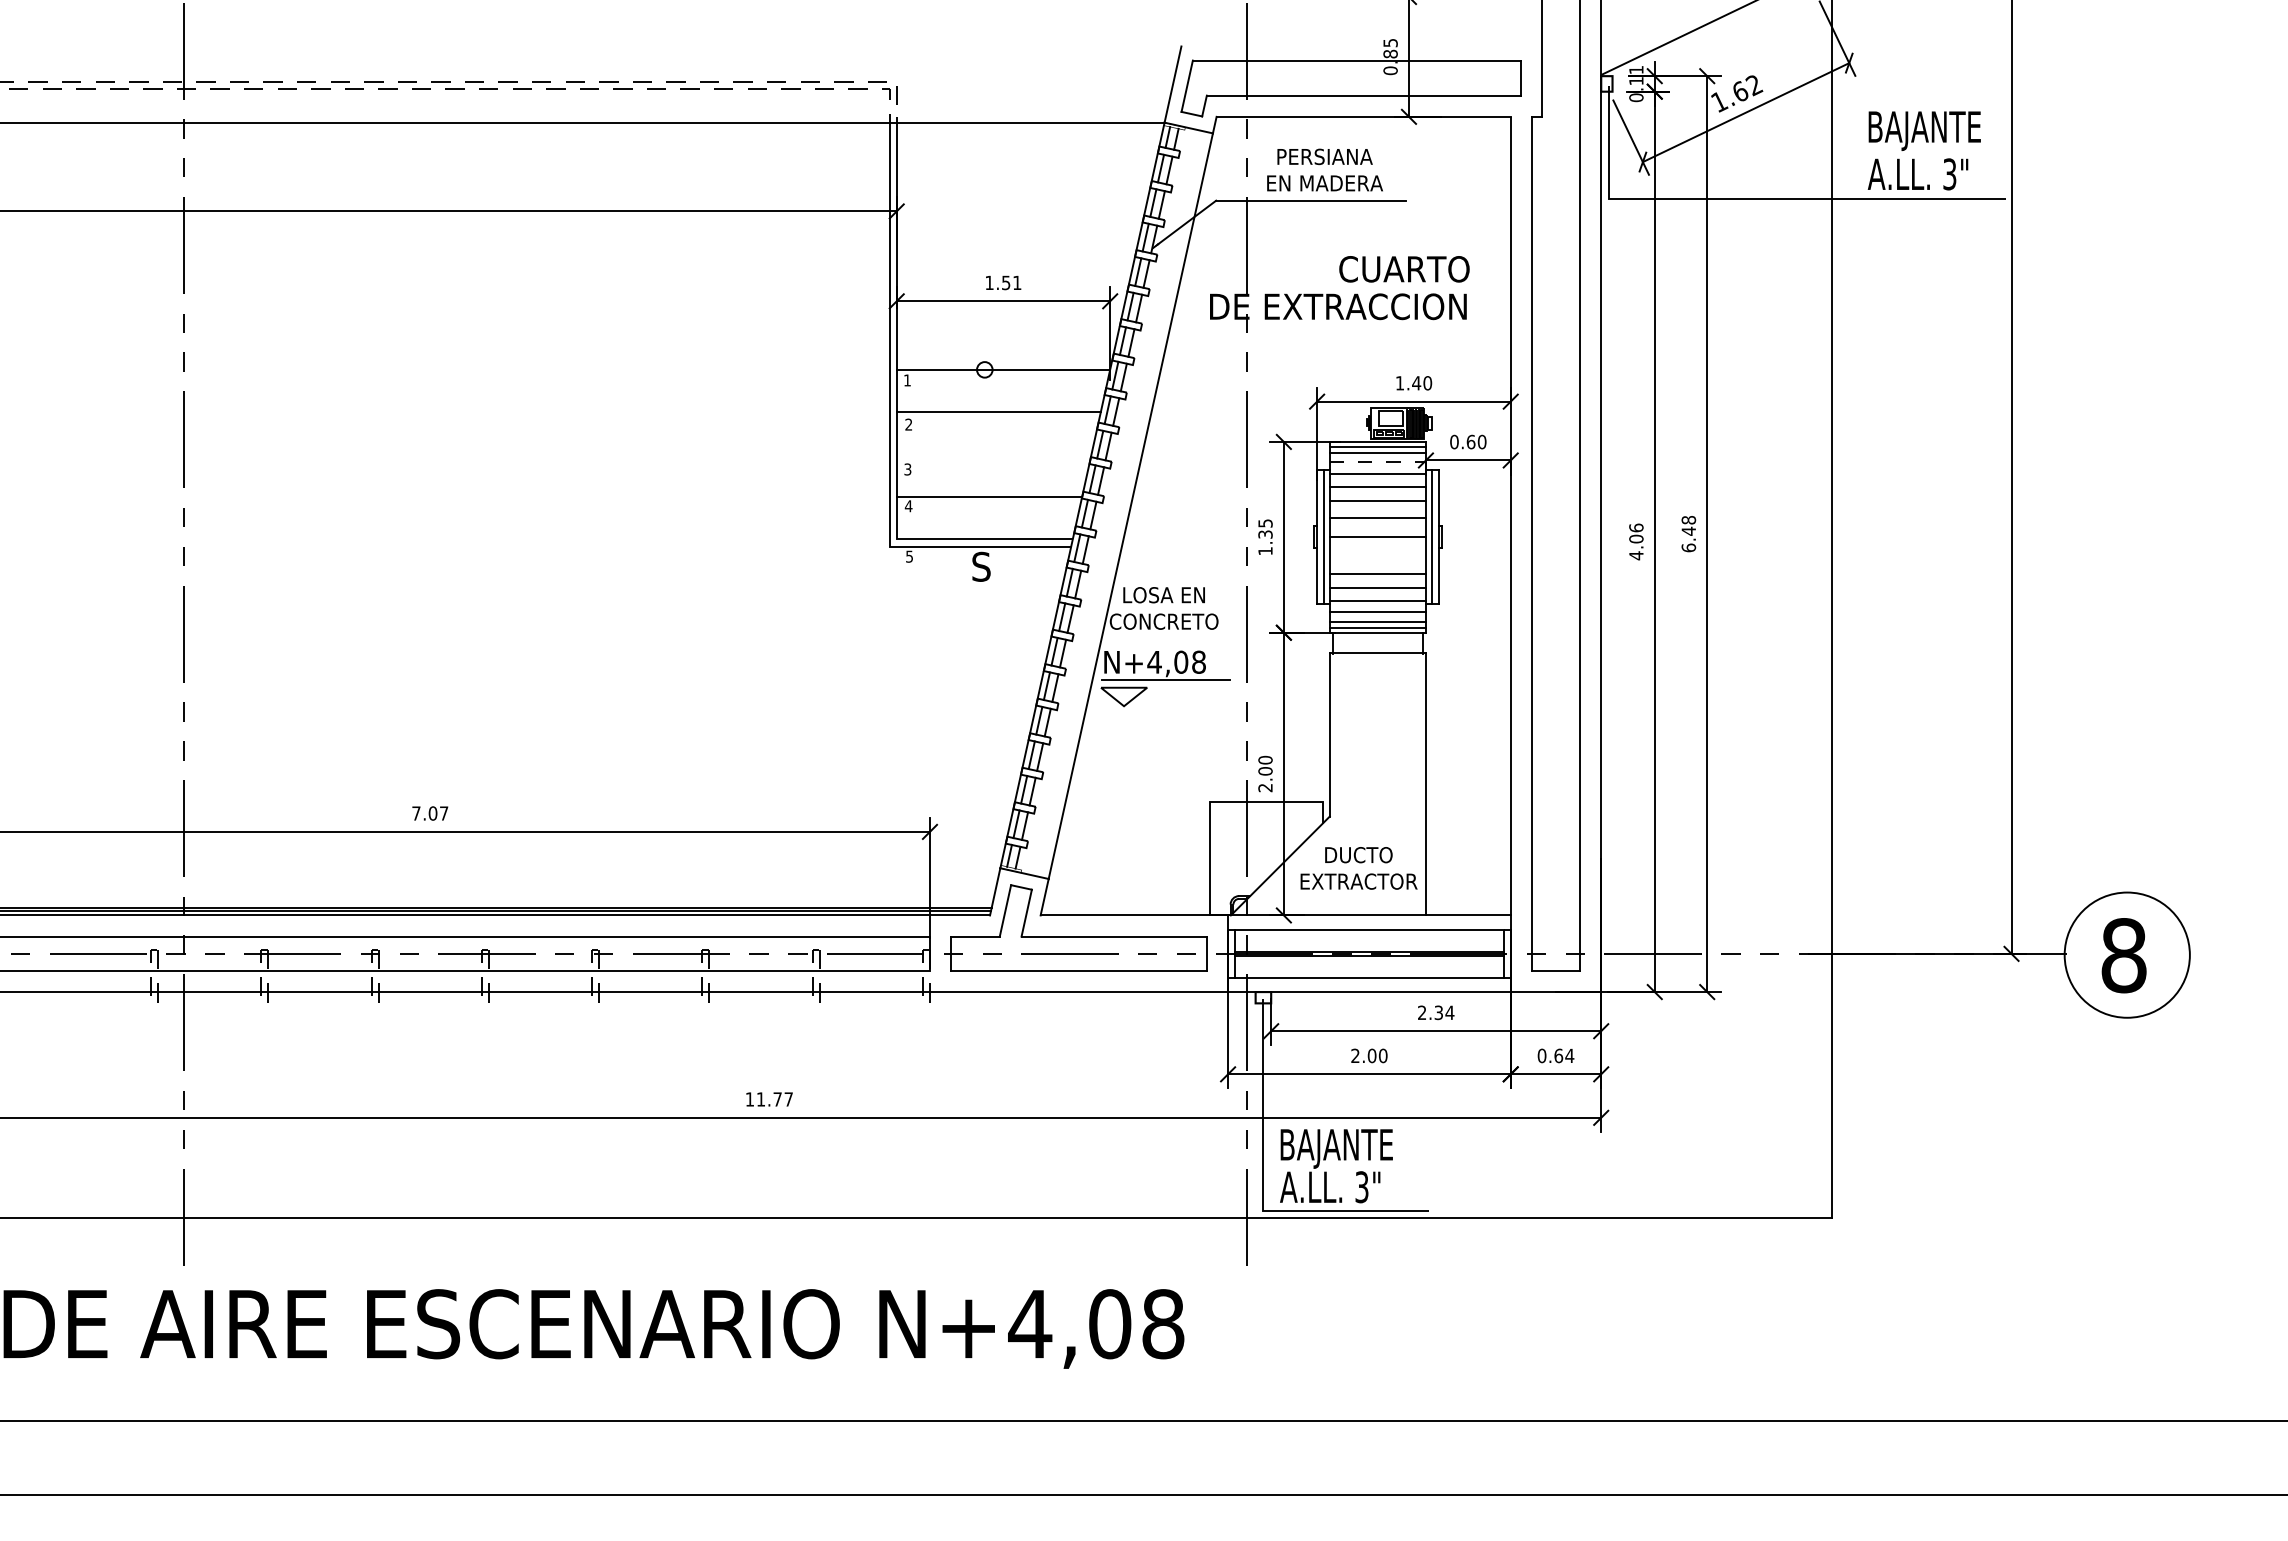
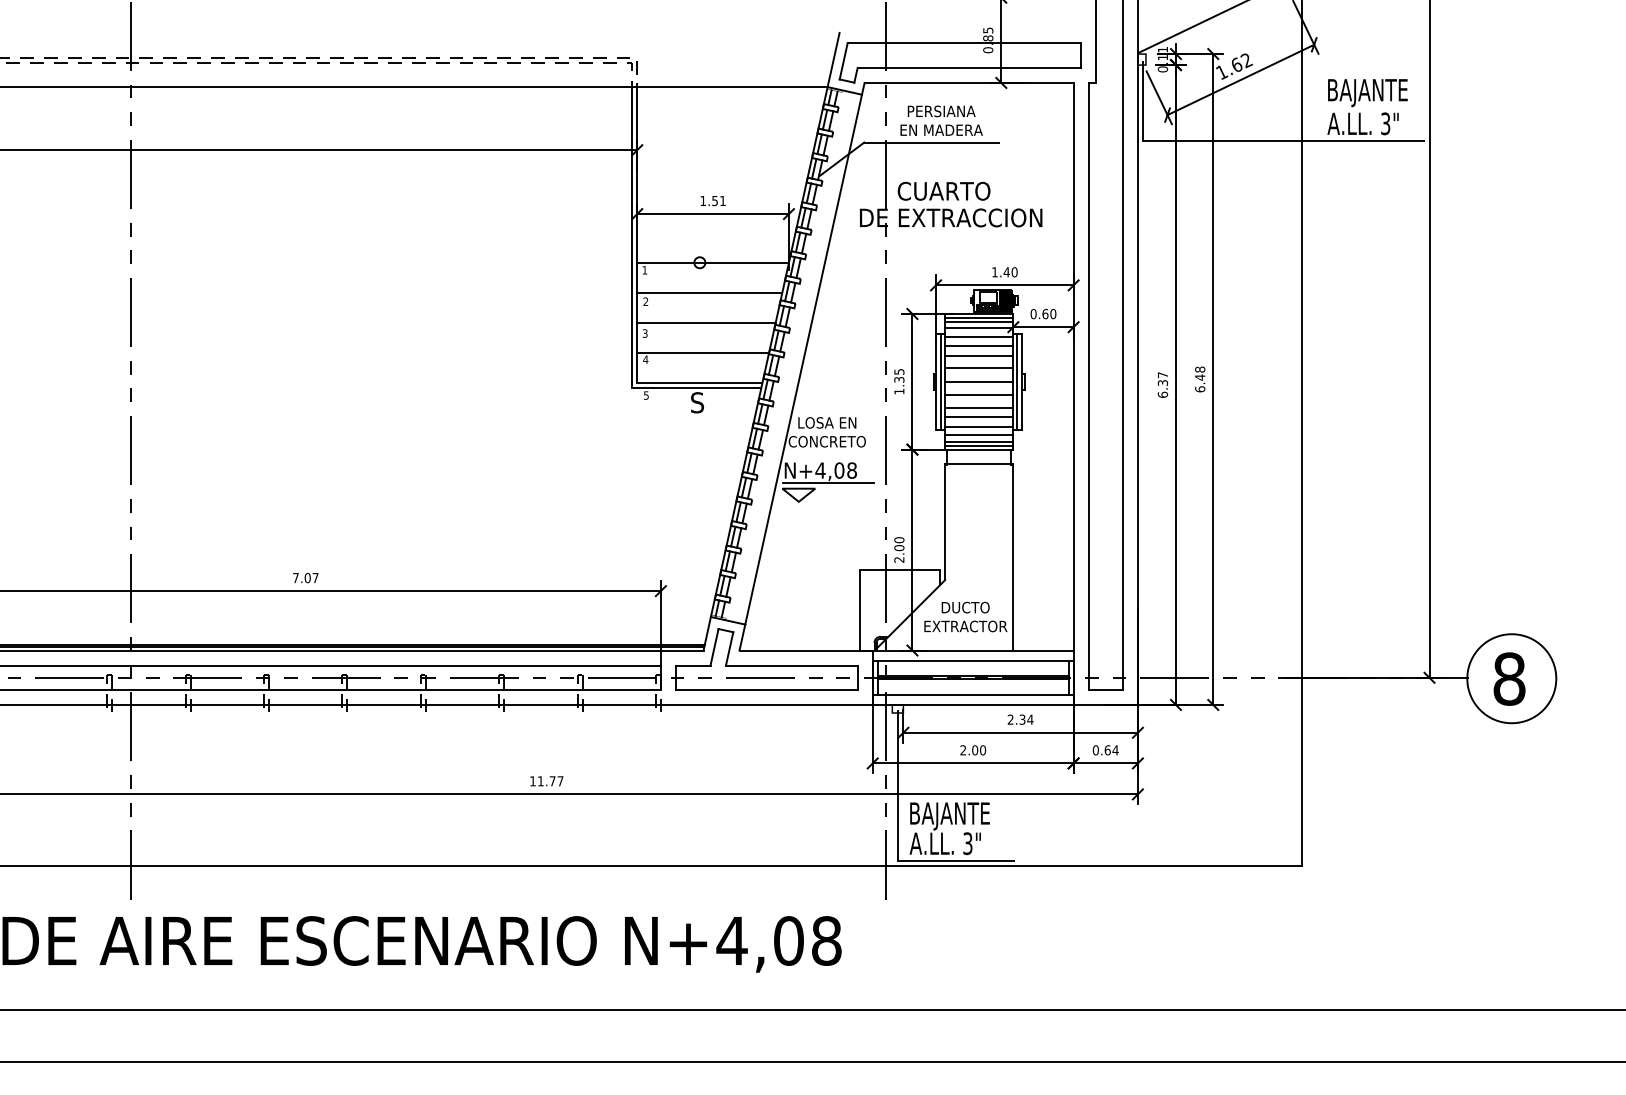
text: (1403, 268) -> (943, 190), moved
line: (994, 455) -> (706, 323), added
line: (1378, 462) -> (979, 328), dashed -> solid
text: (1635, 542) -> (1162, 385), 4.06 -> 6.37
line: (1378, 556) -> (979, 395), added

